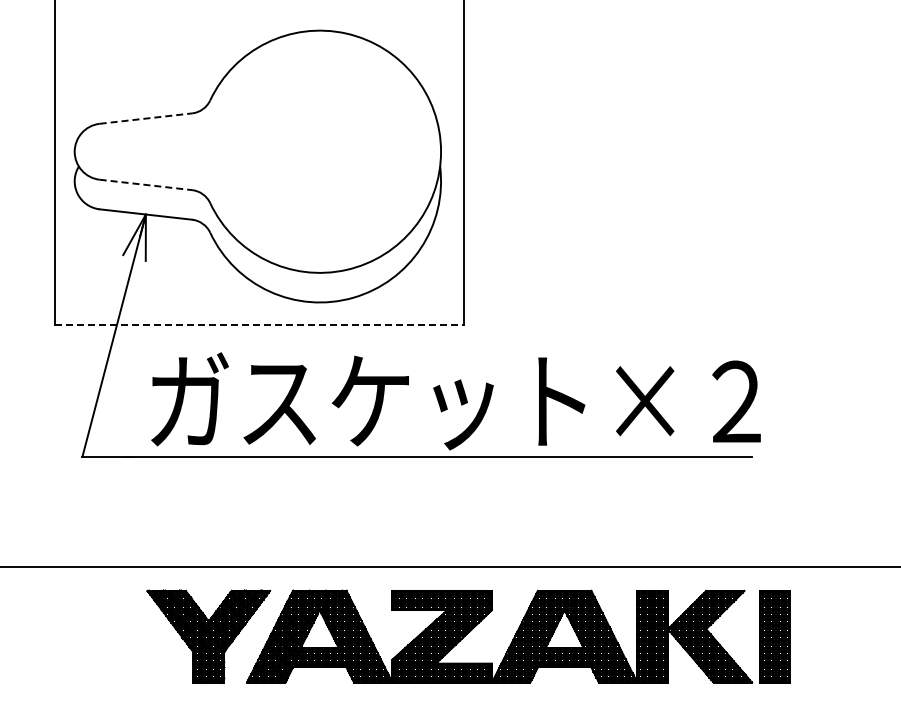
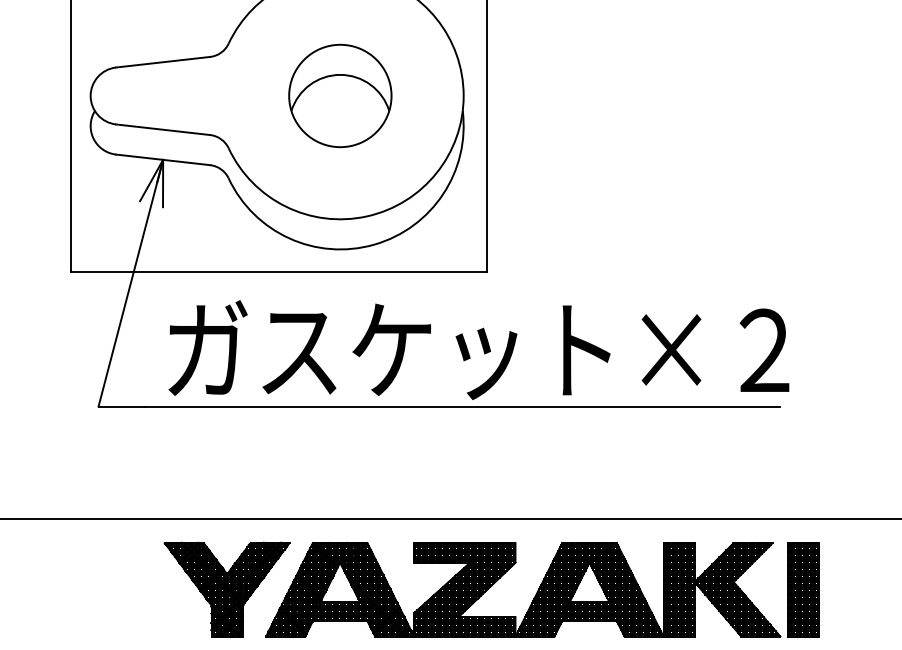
line: (145, 118) -> (162, 62), dashed -> solid
part: (319, 151) -> (339, 95), added
line: (145, 184) -> (162, 129), dashed -> solid
line: (259, 325) -> (278, 272), dashed -> solid

